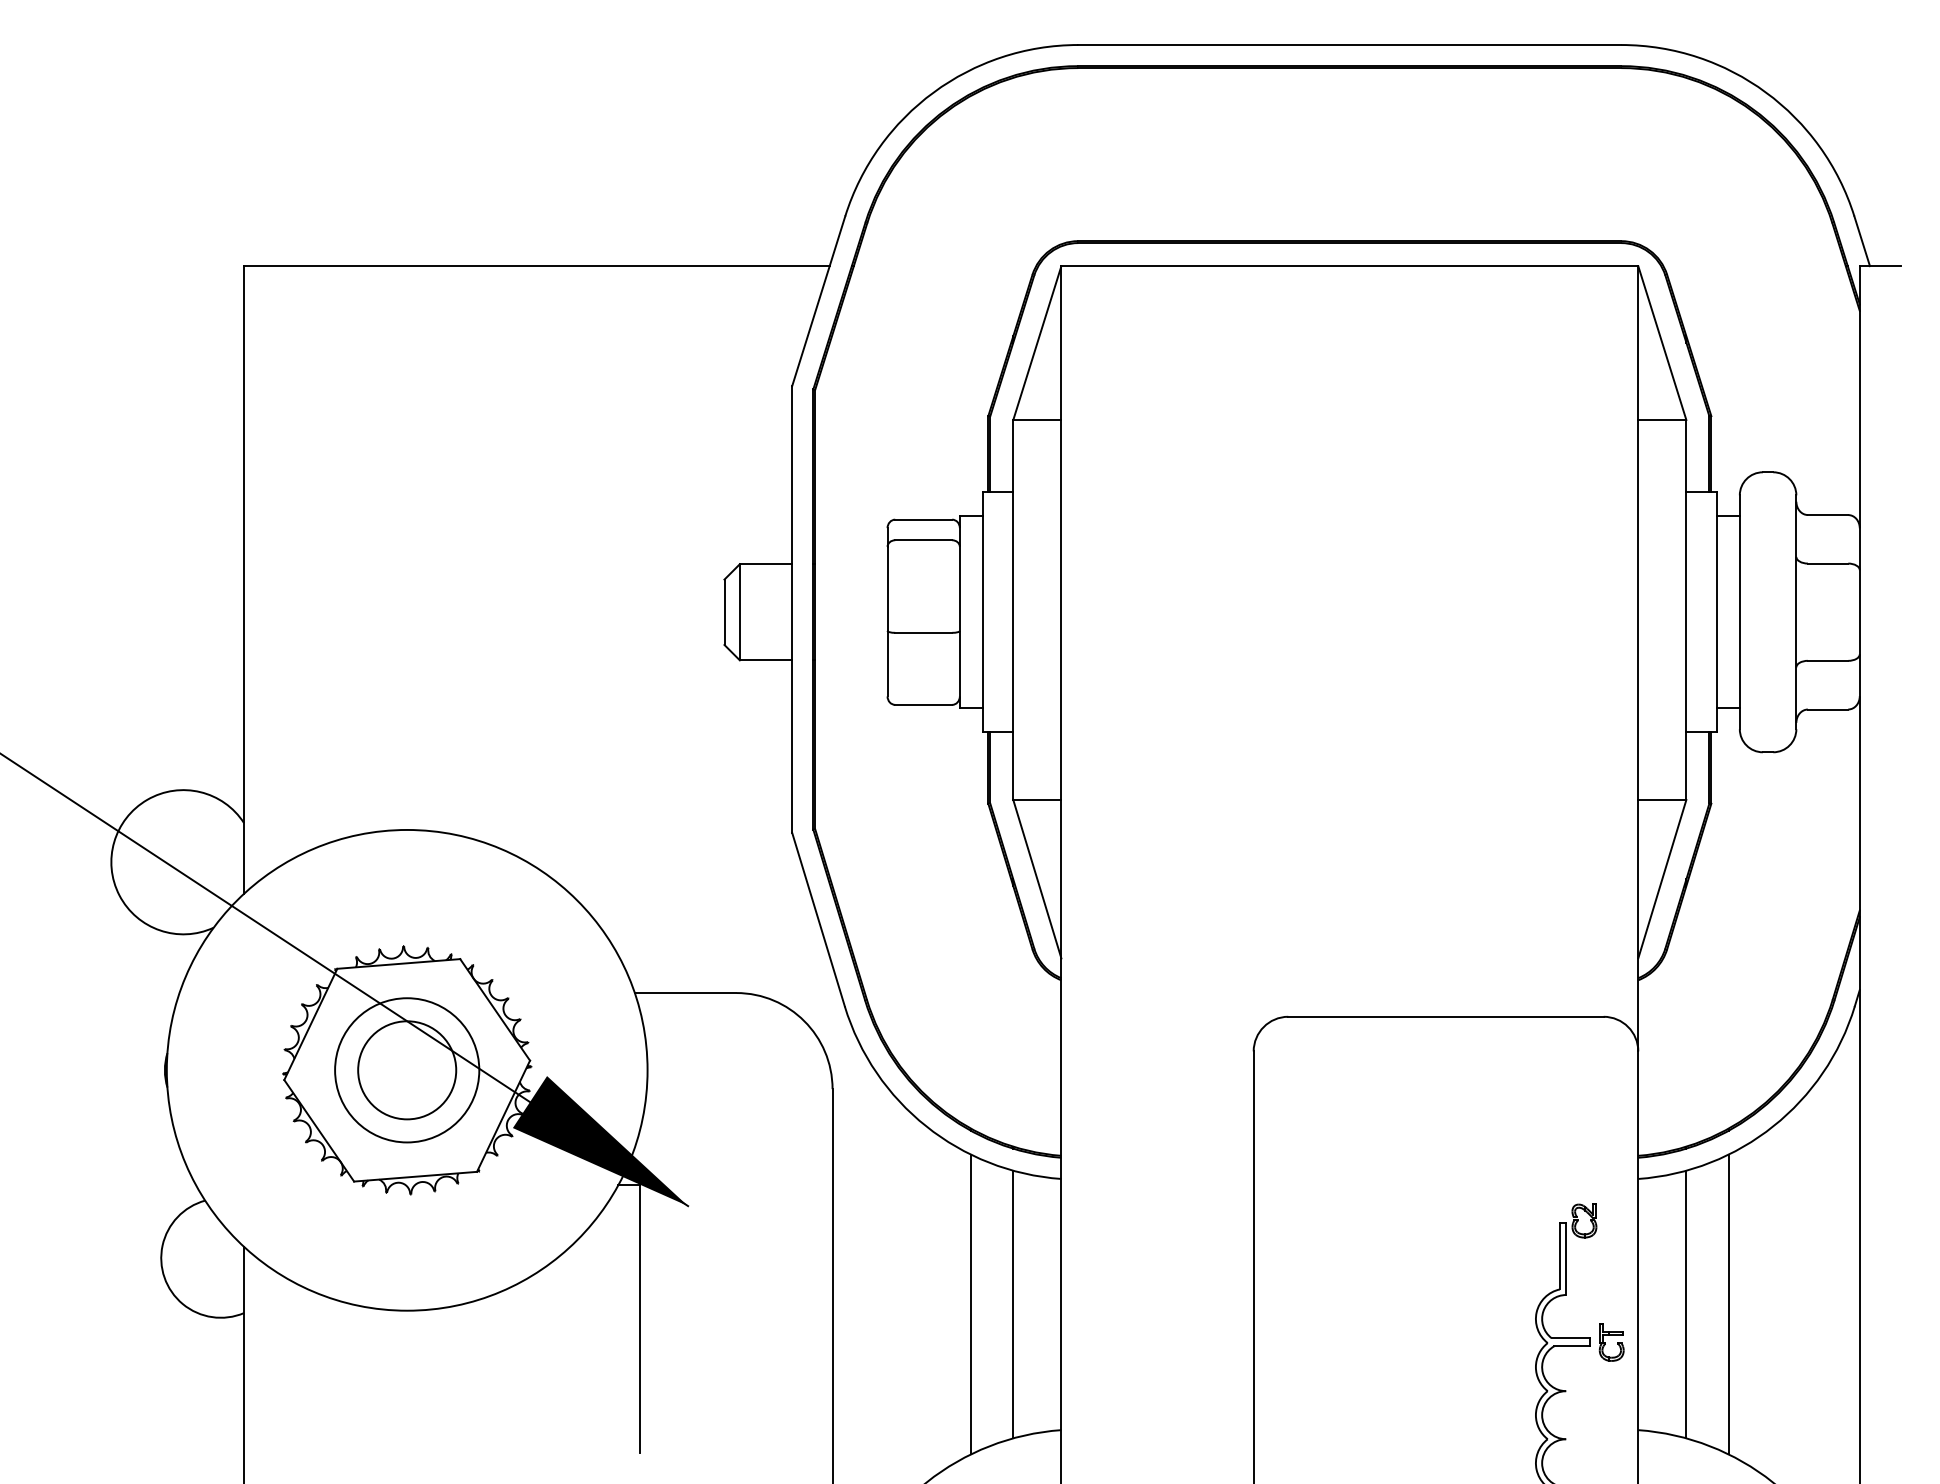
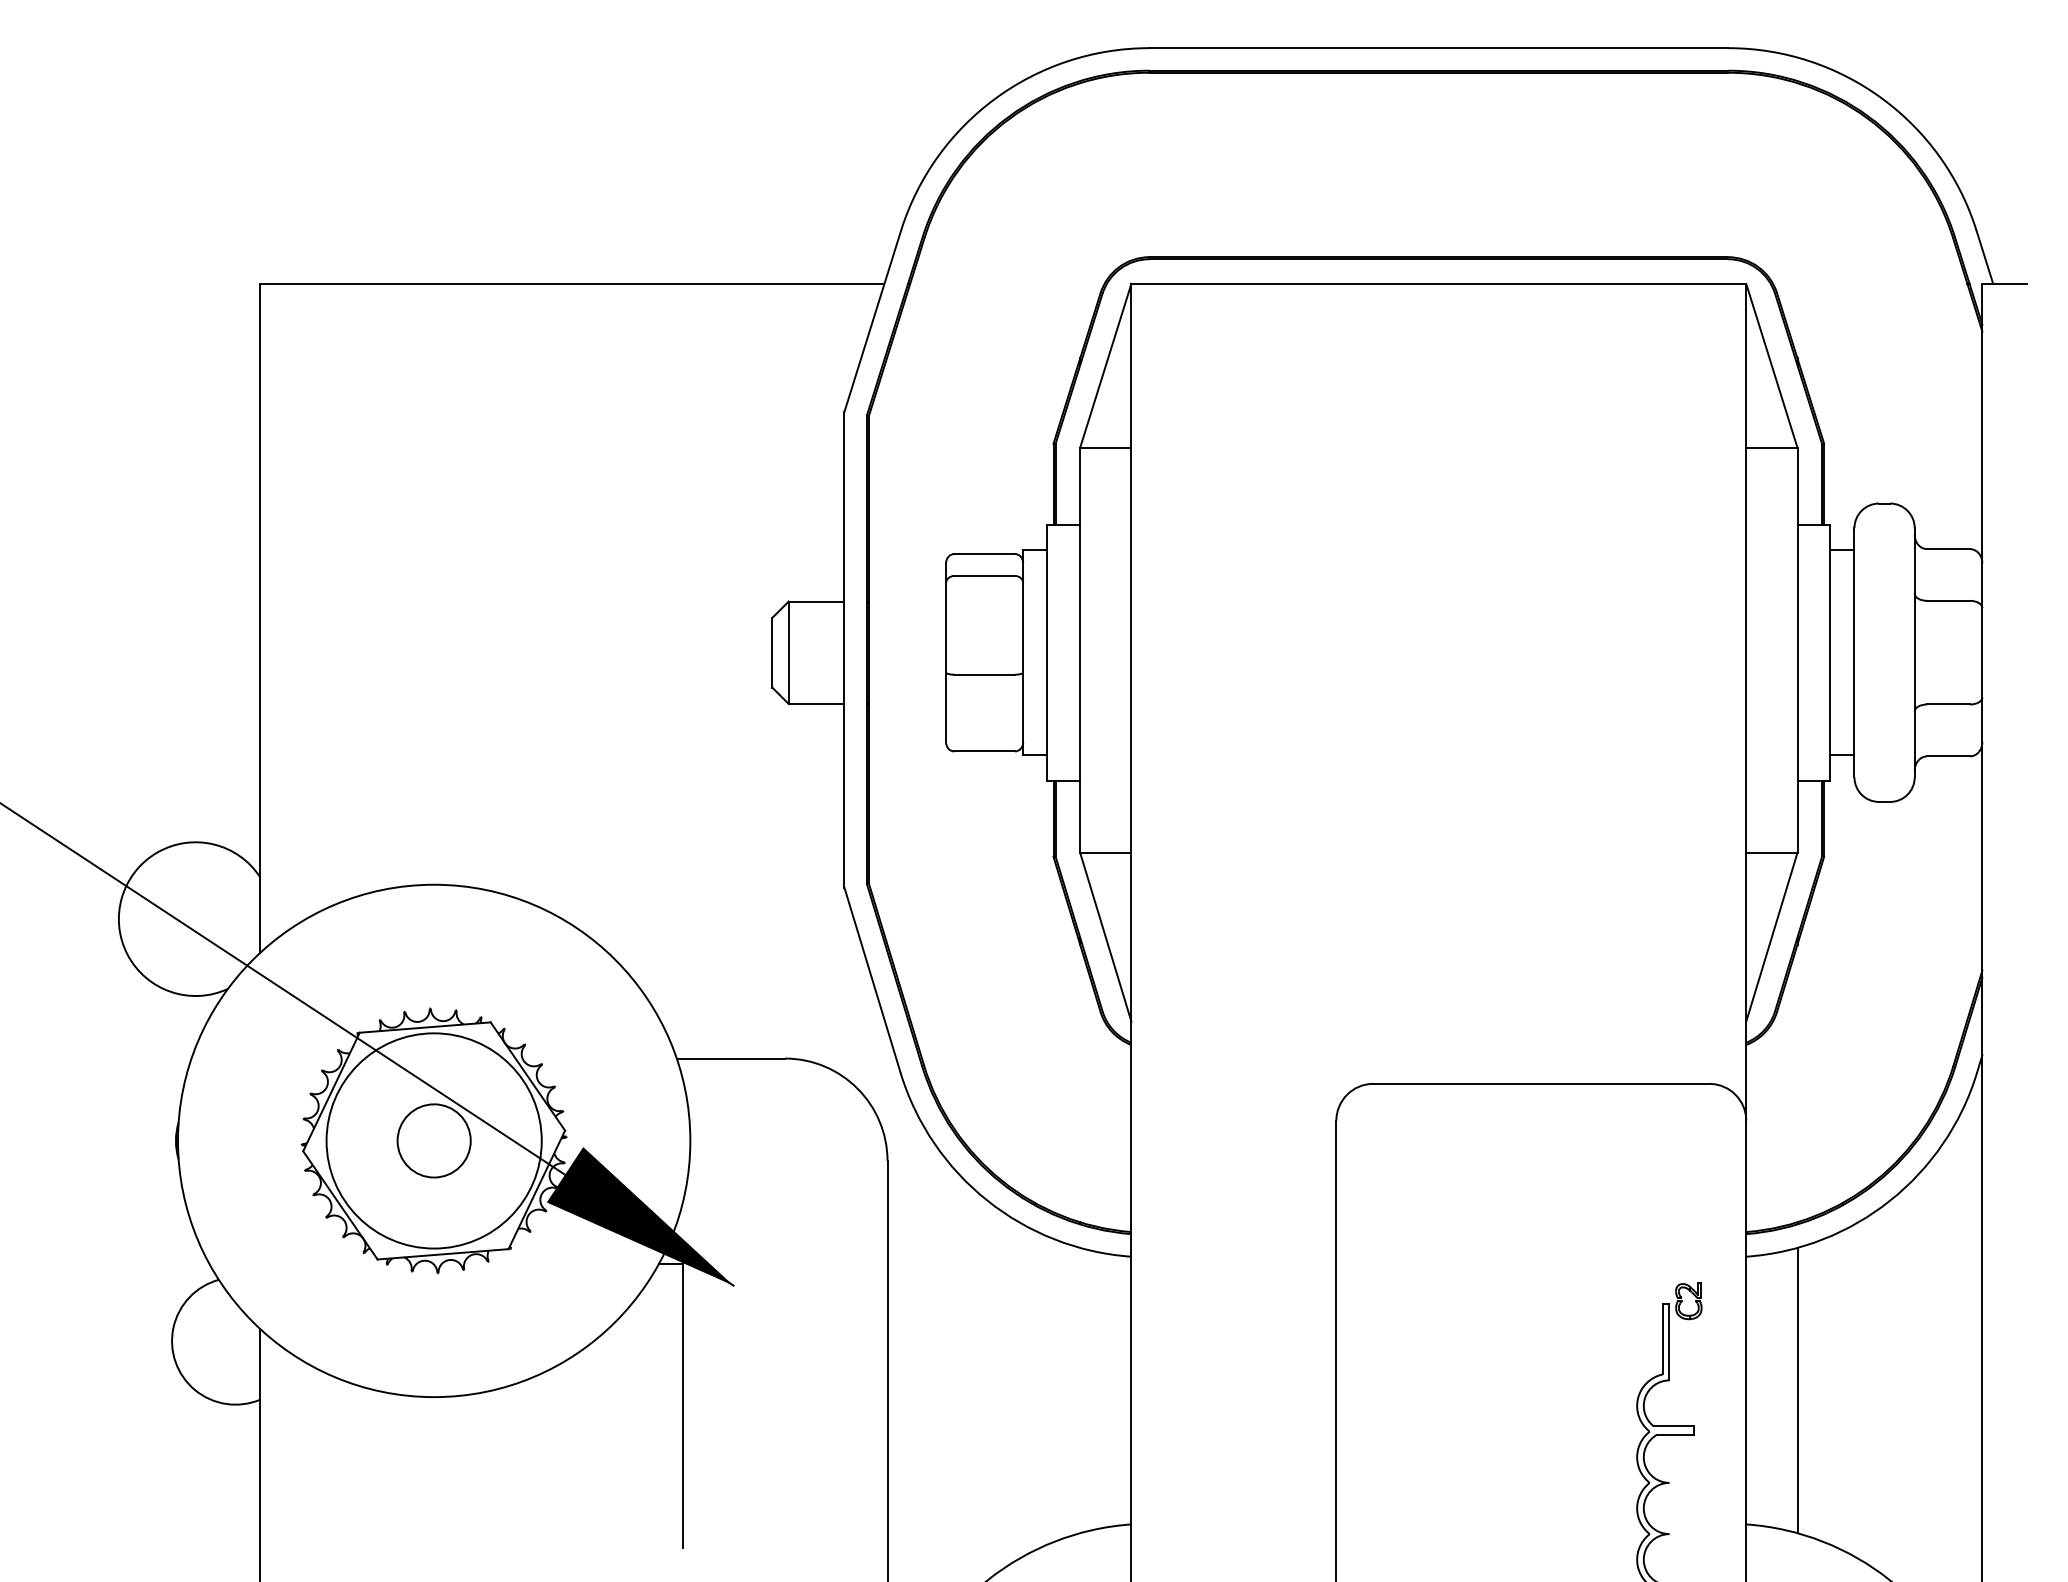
circle: (407, 1070) -> (434, 1141), size x0.7
circle: (407, 1070) -> (434, 1141), size x1.4
line: (971, 1304) -> (1035, 1390), removed
line: (1013, 1304) -> (1080, 1390), removed
line: (1728, 1304) -> (1842, 1390), removed
part: (1611, 1342) -> (1717, 1431), removed

